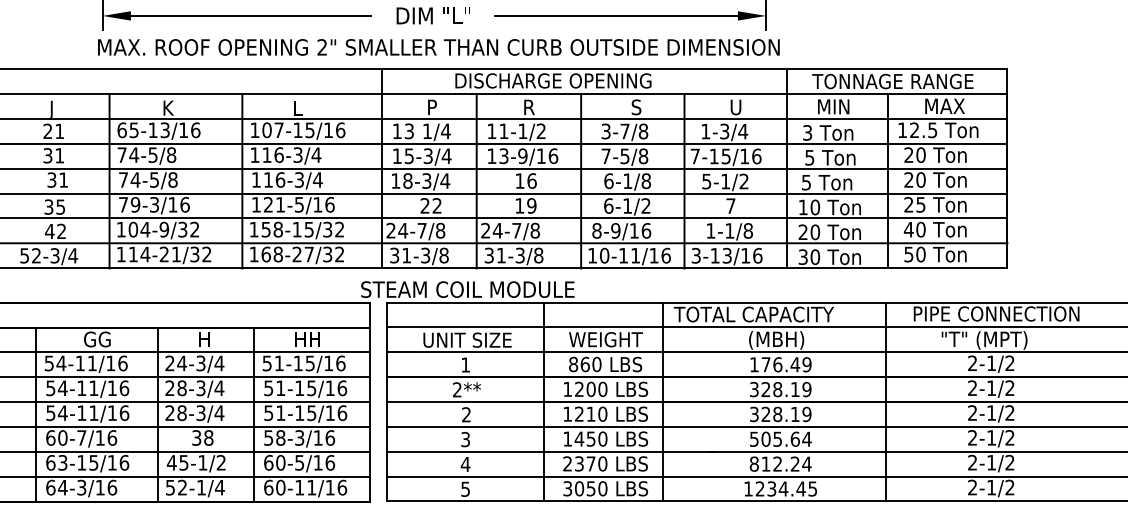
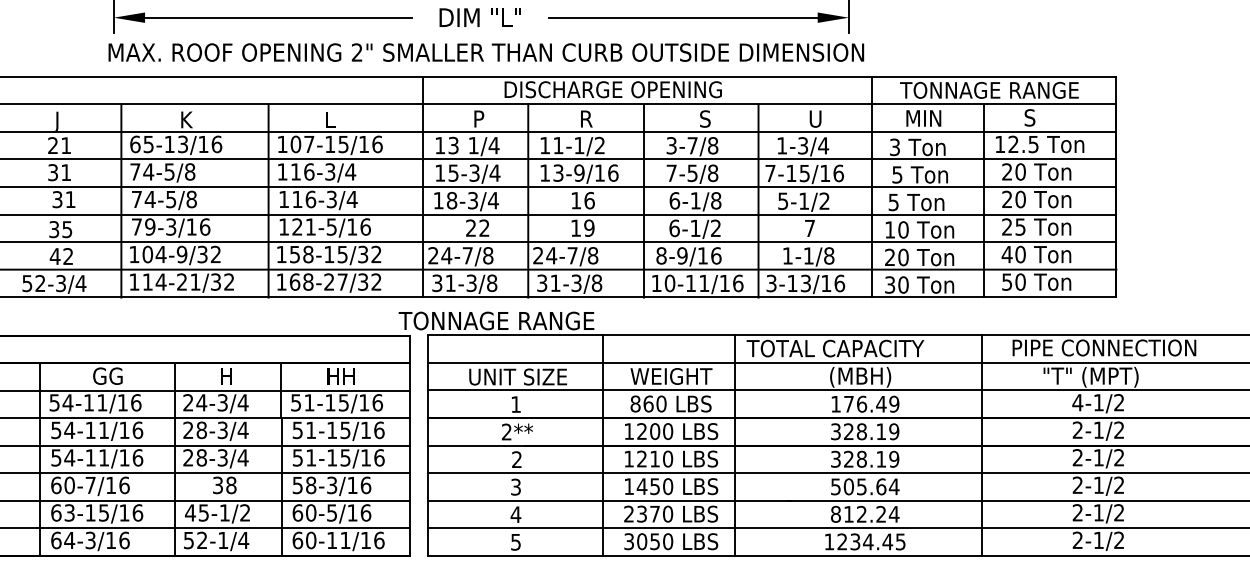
text: (944, 105) -> (1046, 117), MAX -> S
text: (466, 289) -> (517, 320), STEAM COIL MODULE -> TONNAGE RANGE
text: (972, 363) -> (1077, 402), 2-1/2 -> 4-1/2

